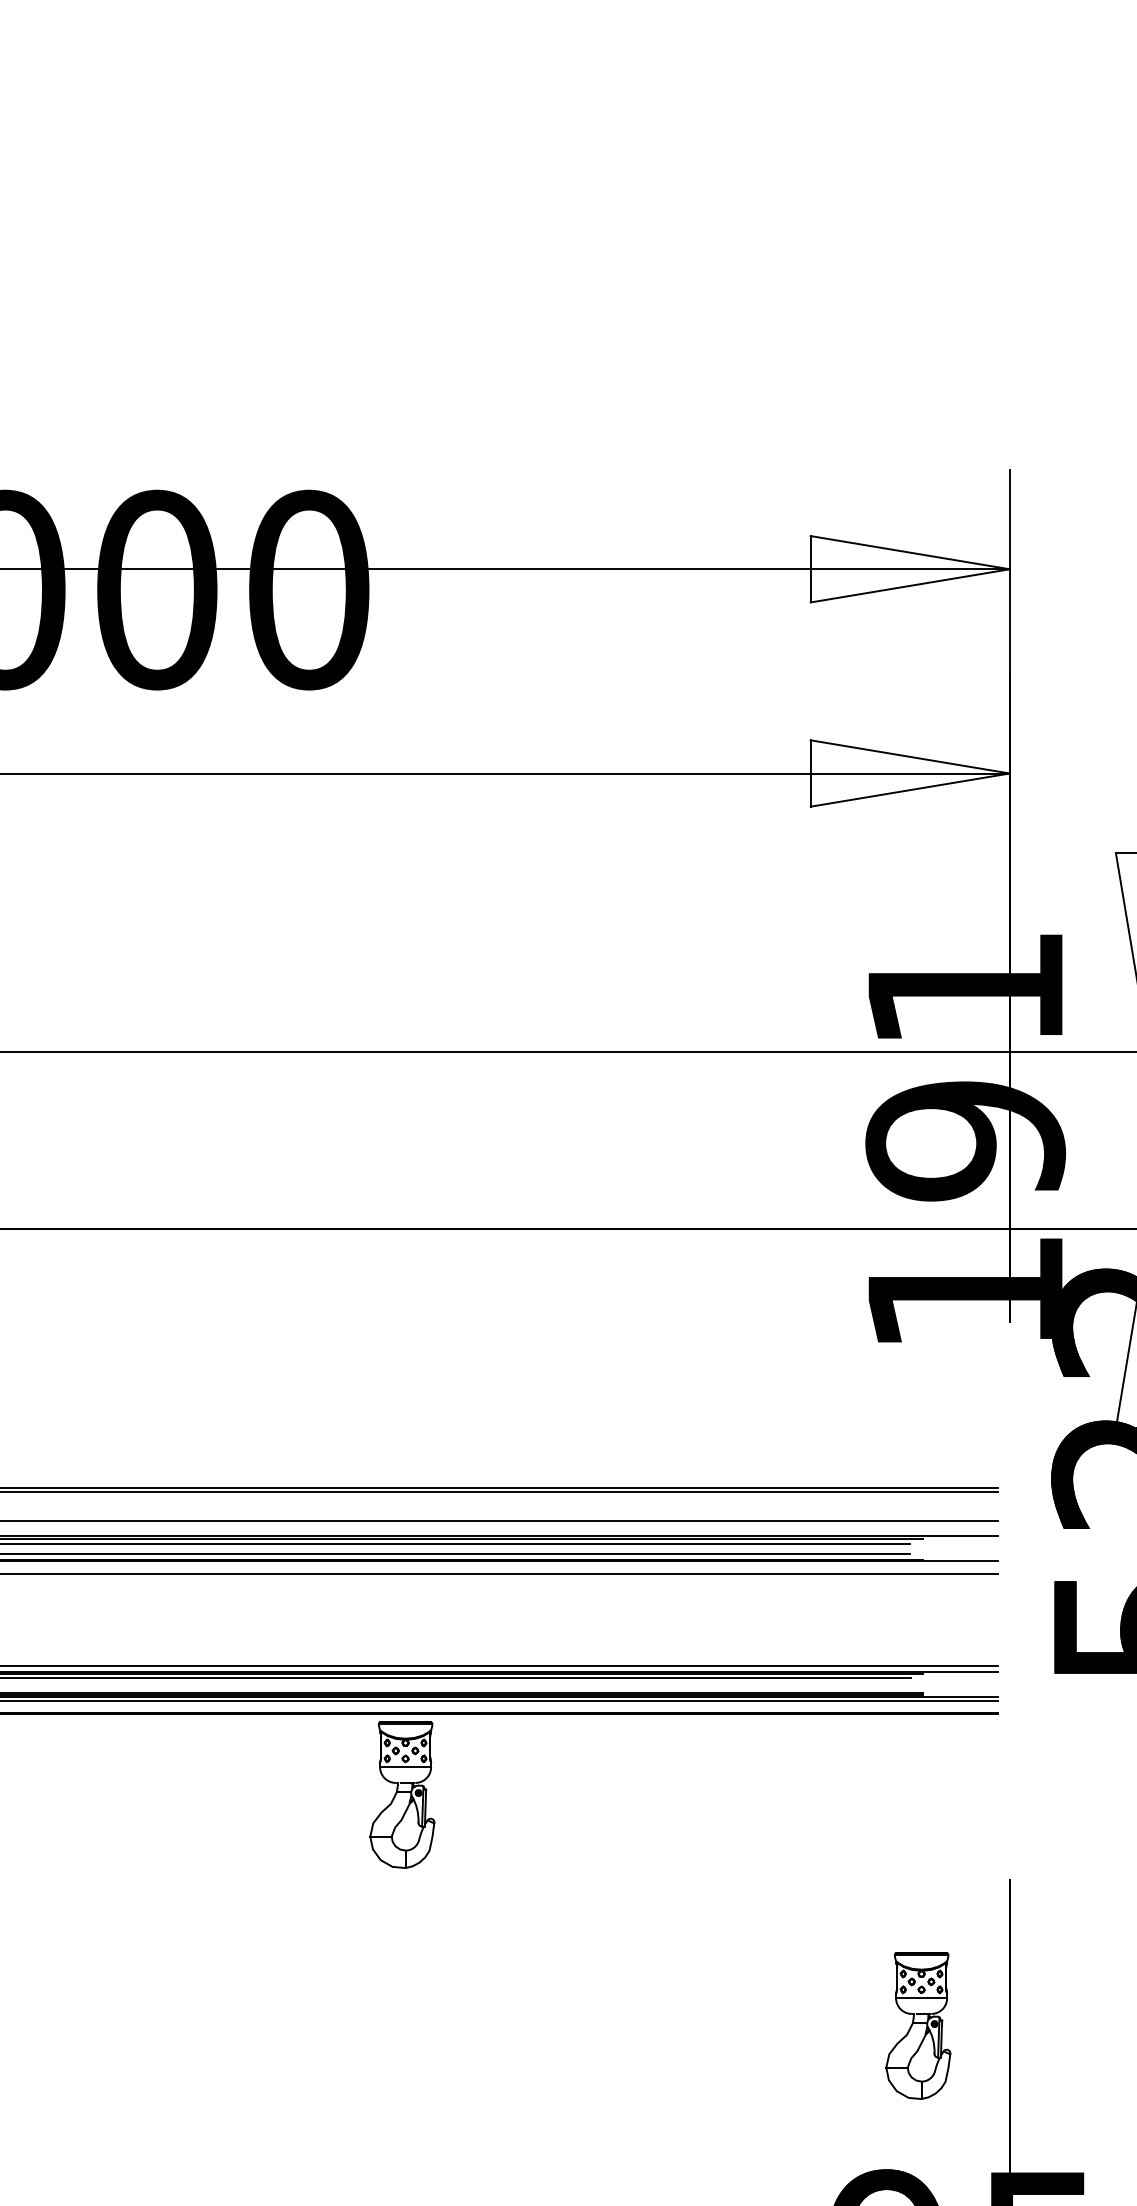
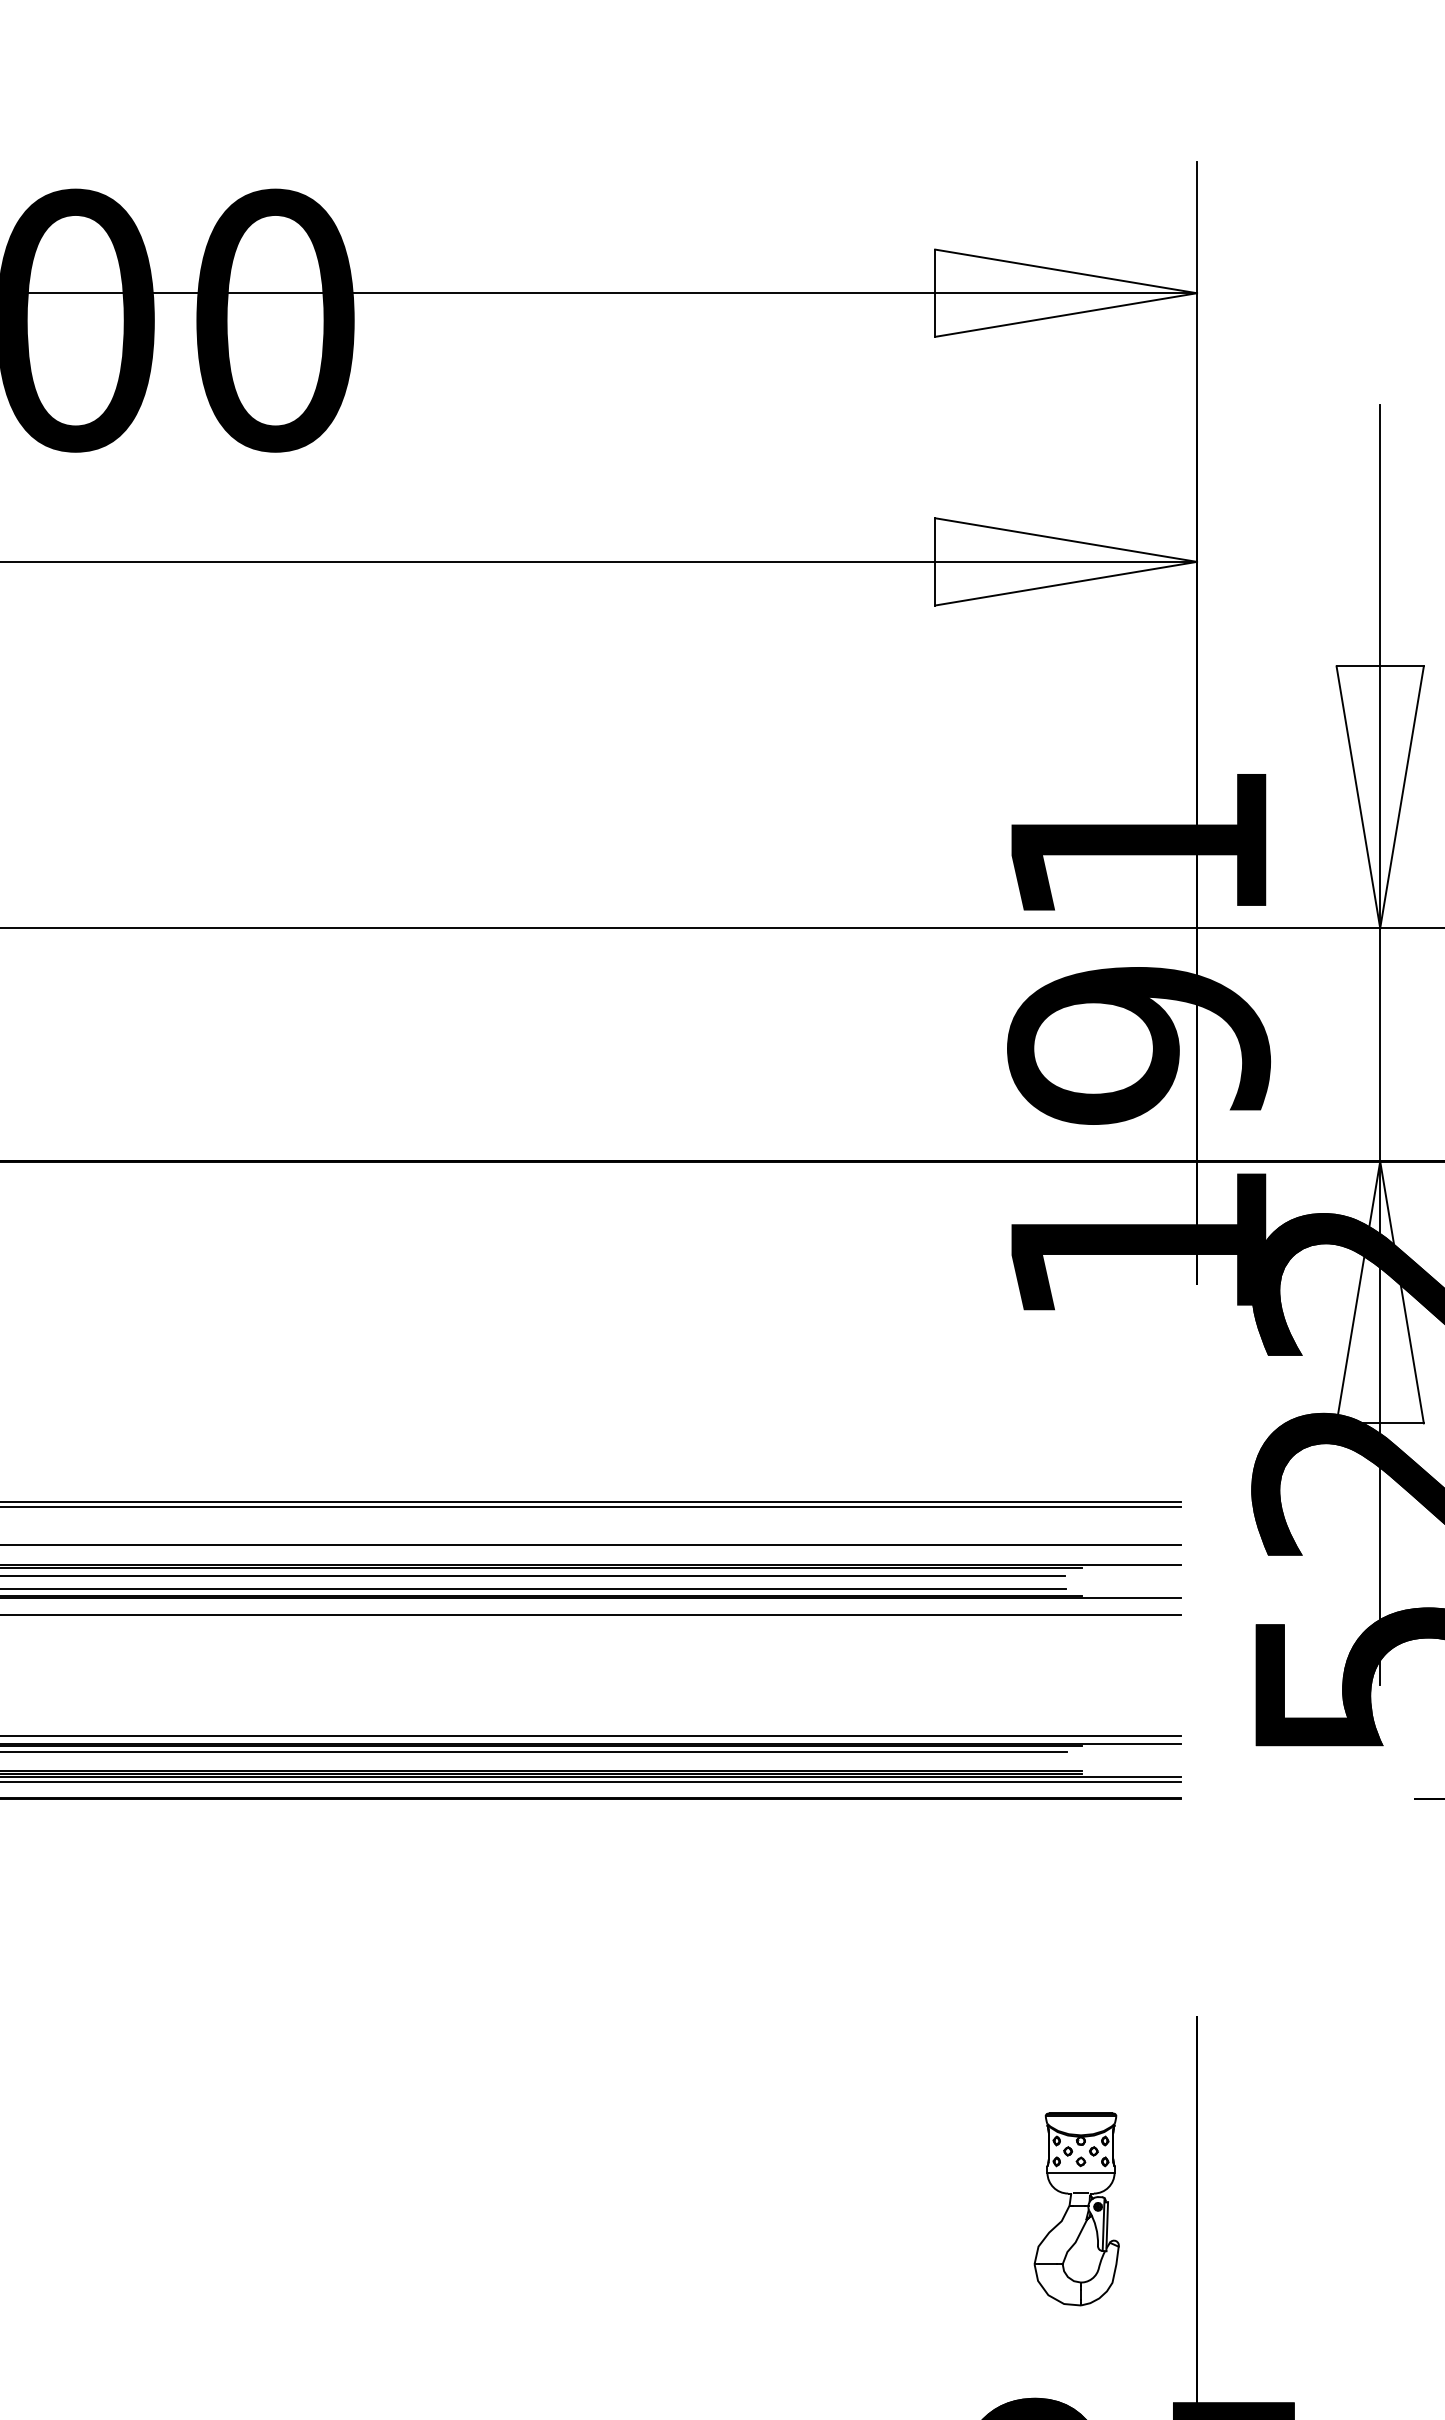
part: (402, 1794) -> (398, 1904), removed

